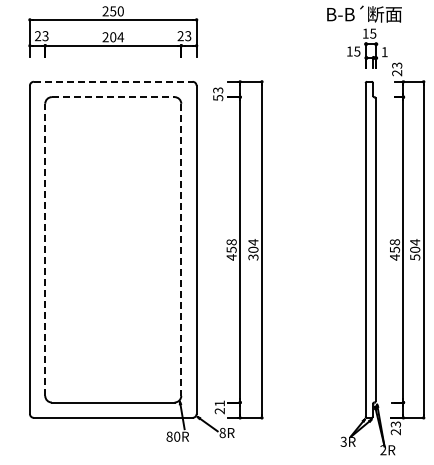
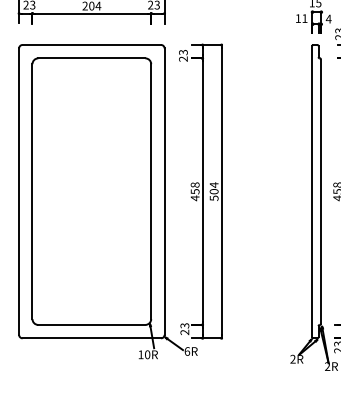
text: (357, 51) -> (305, 18), 15 -> 11
text: (384, 52) -> (328, 19), 1 -> 4
line: (113, 81) -> (92, 44), dashed -> solid
line: (113, 97) -> (92, 58), dashed -> solid
text: (218, 97) -> (183, 58), 53 -> 23
line: (45, 249) -> (32, 191), dashed -> solid
line: (181, 250) -> (151, 192), dashed -> solid
text: (252, 257) -> (213, 198), 304 -> 504
text: (219, 403) -> (184, 325), 21 -> 23
text: (222, 432) -> (187, 351), 8R -> 6R
text: (169, 436) -> (140, 354), 80R -> 10R
text: (343, 441) -> (292, 358), 3R -> 2R

